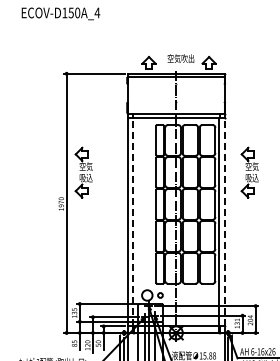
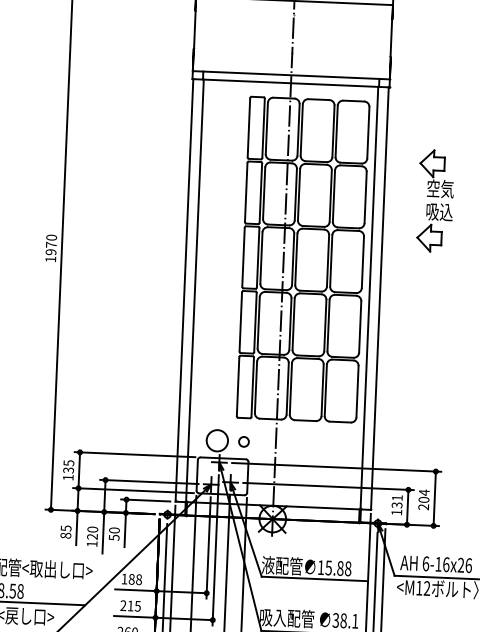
part: (83, 172) -> (98, 186), removed
line: (133, 221) -> (195, 289), dashed -> solid
line: (224, 221) -> (379, 297), dashed -> solid

